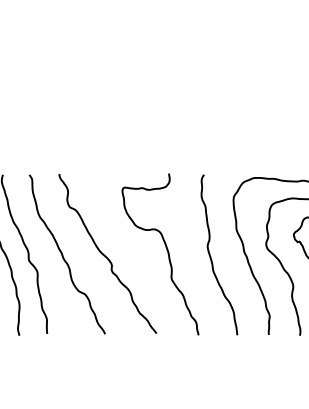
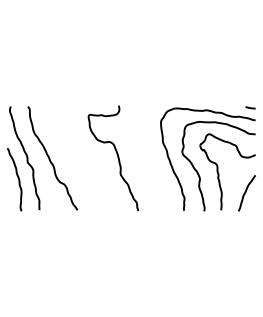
curve: (105, 254) -> (77, 158), removed
curve: (211, 254) -> (146, 158), removed

